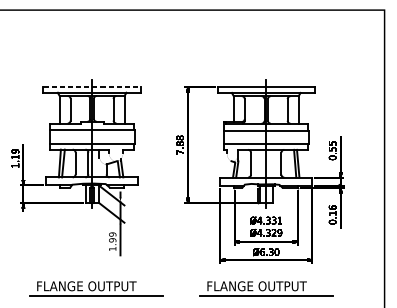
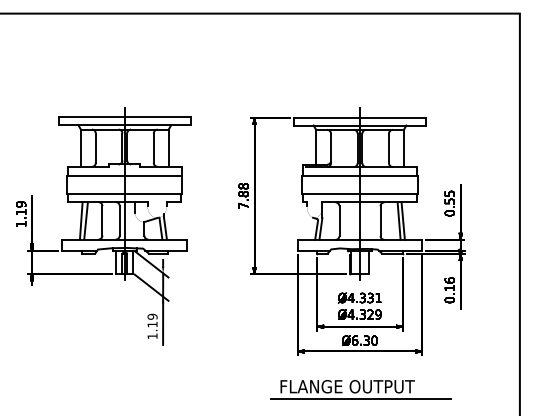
line: (91, 87) -> (124, 117), dashed -> solid
text: (112, 240) -> (152, 324), 1.99 -> 1.19
part: (96, 288) -> (130, 389), removed

